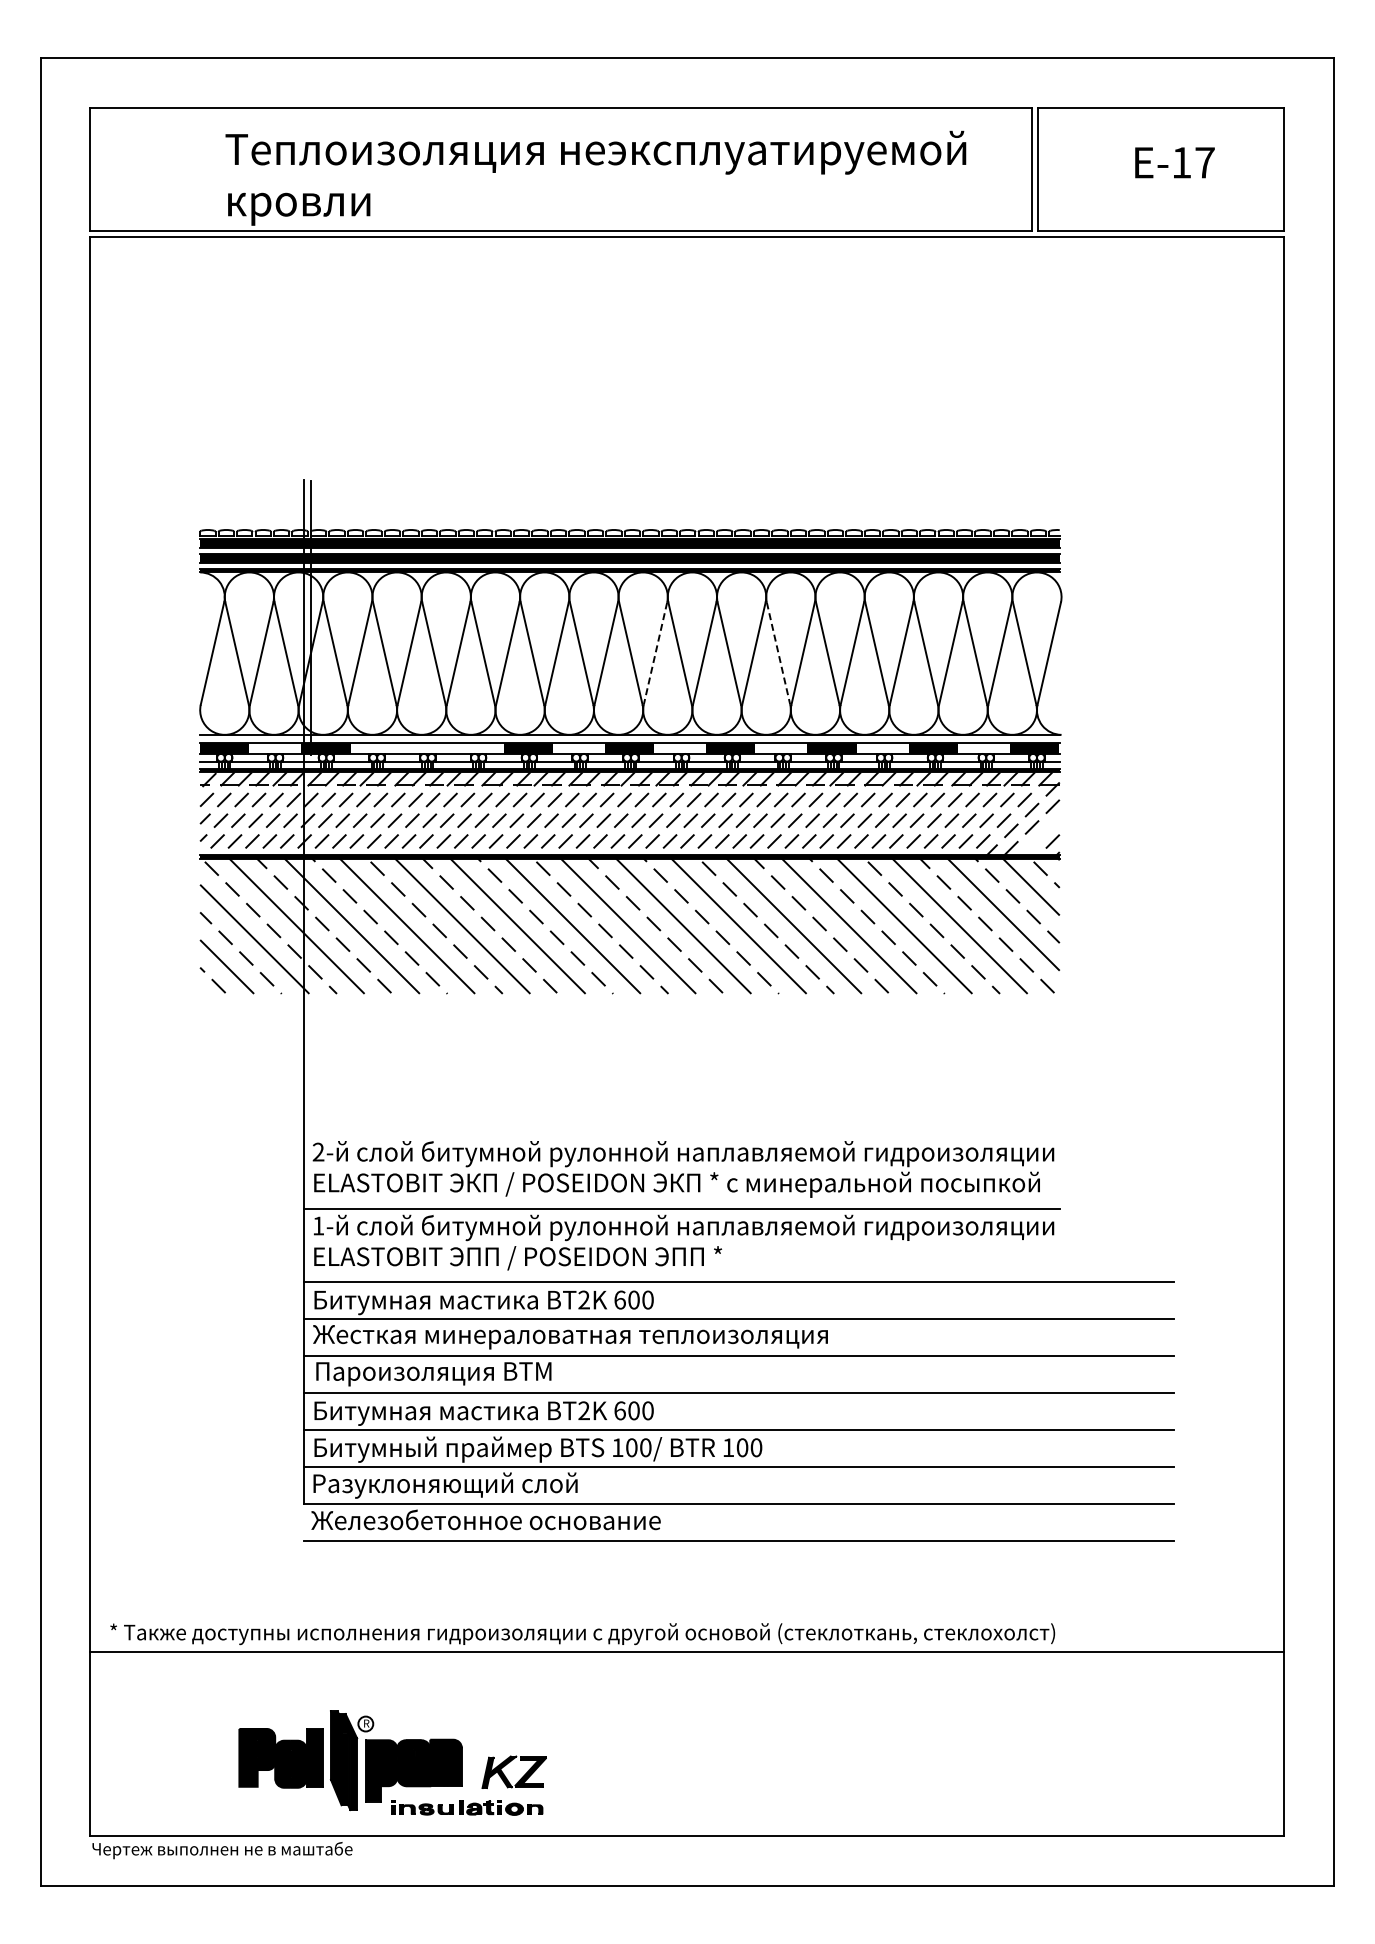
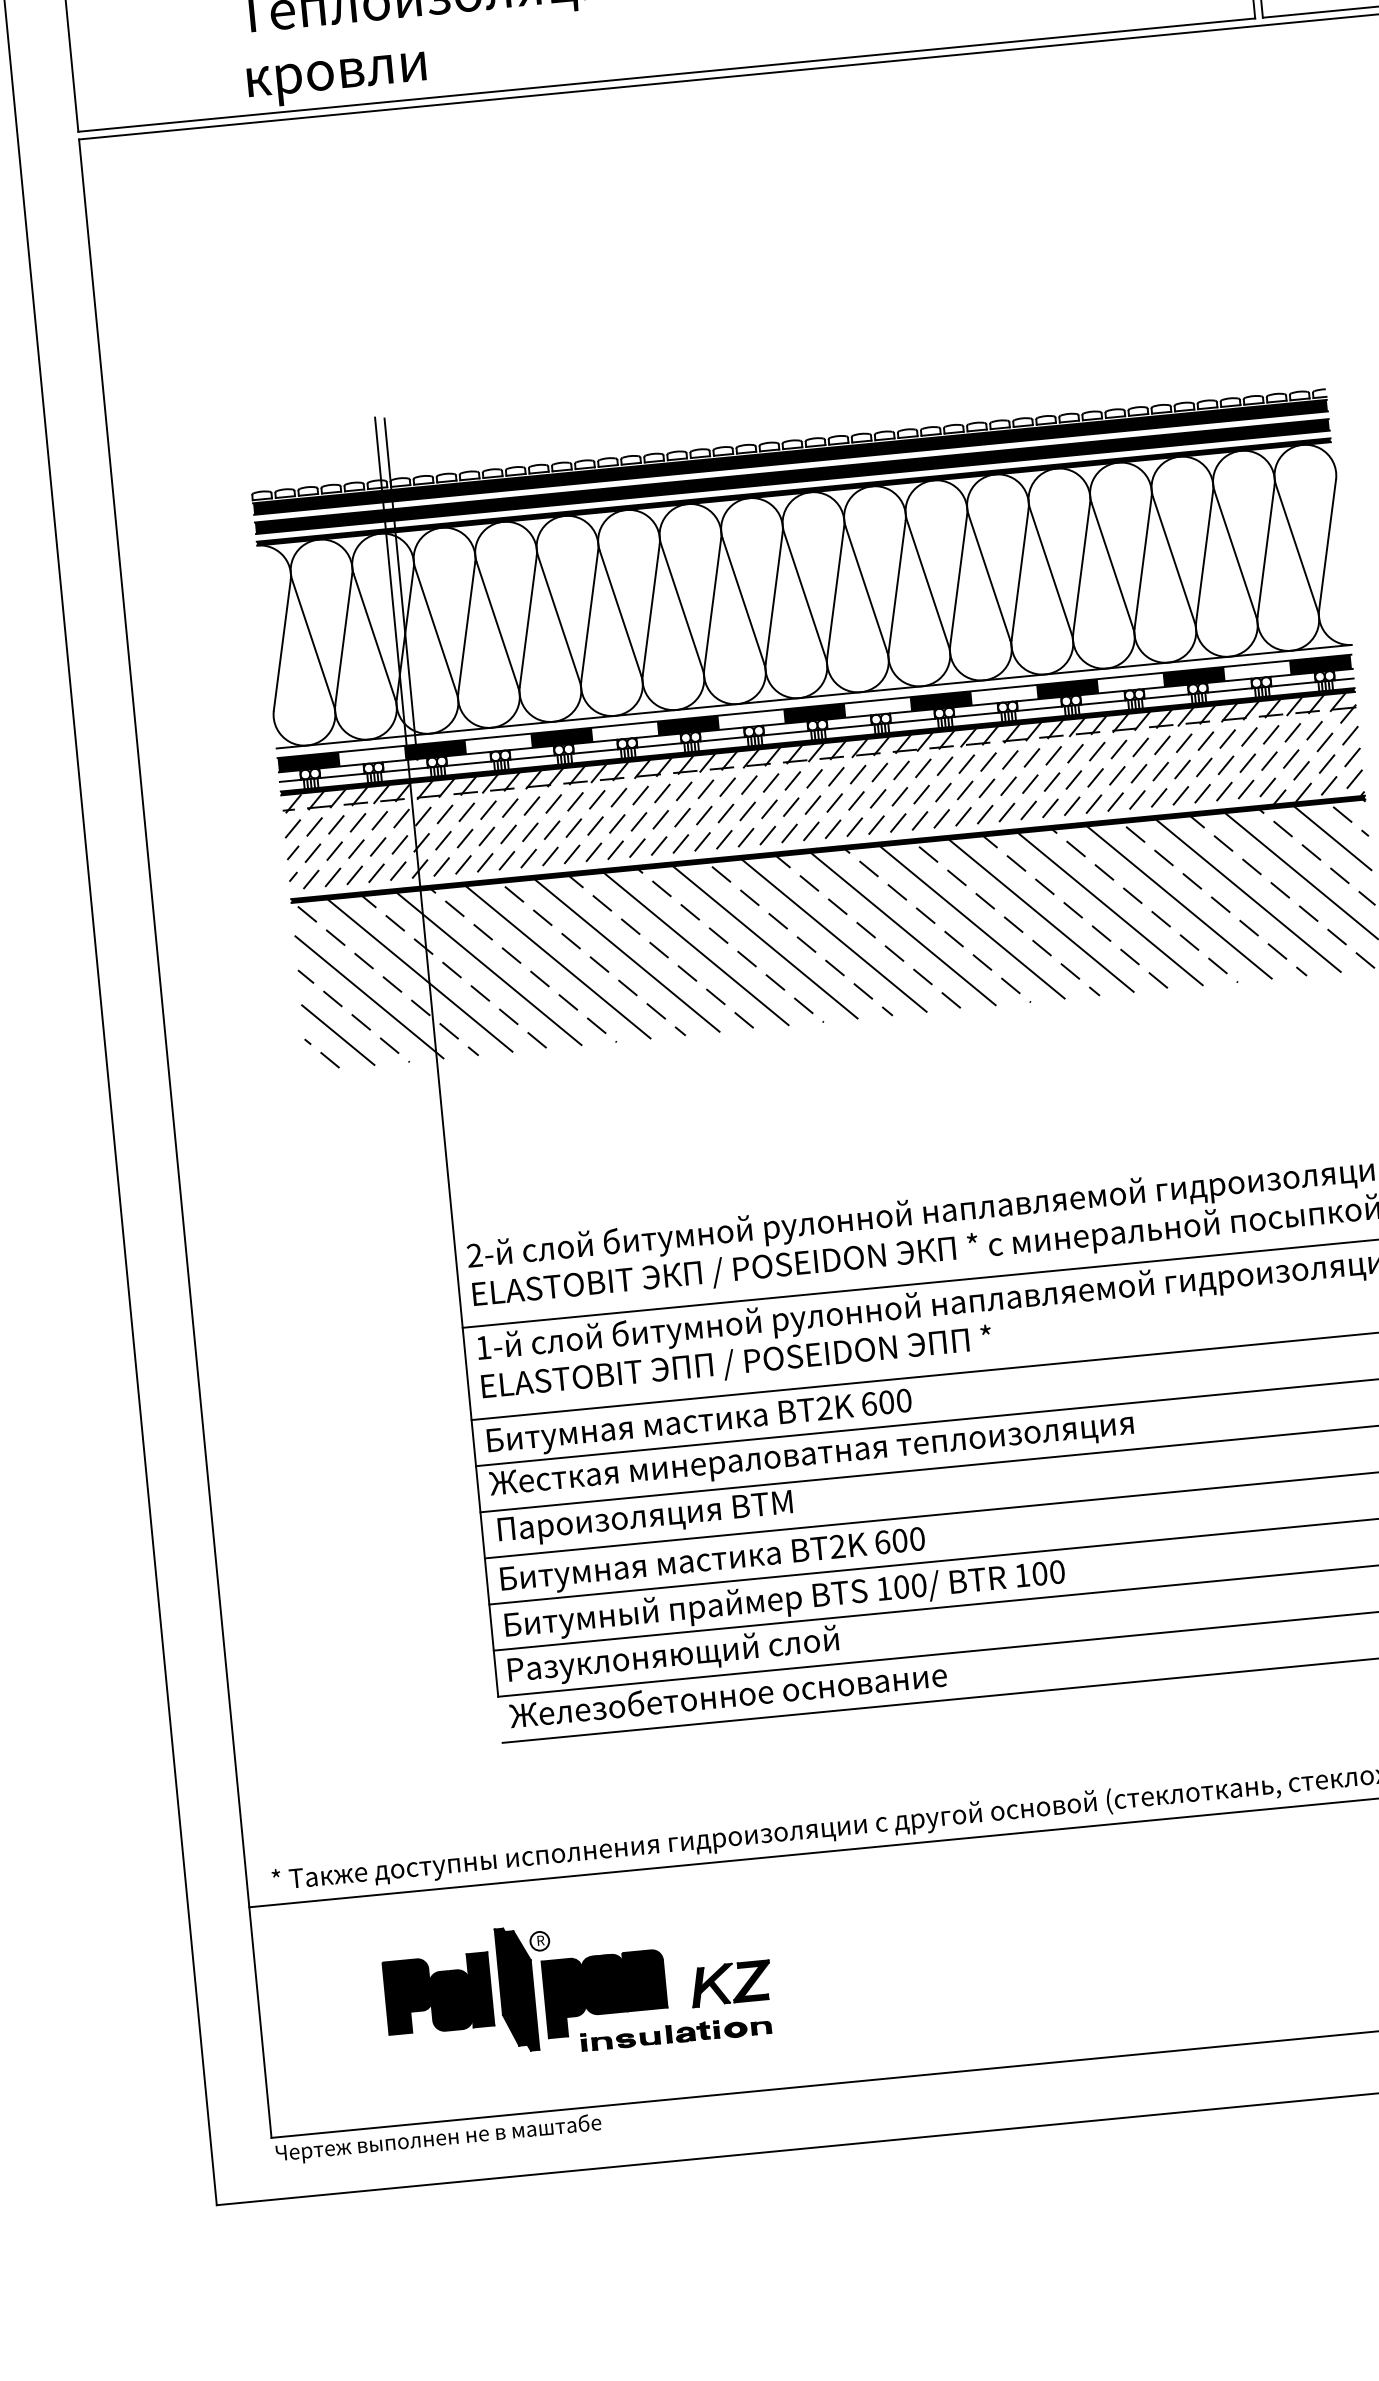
line: (655, 654) -> (835, 593), dashed -> solid
line: (778, 654) -> (989, 578), dashed -> solid
fill: (426, 747) -> (560, 737), added
line: (1040, 836) -> (1338, 774), added
part: (392, 1762) -> (577, 1986), moved

